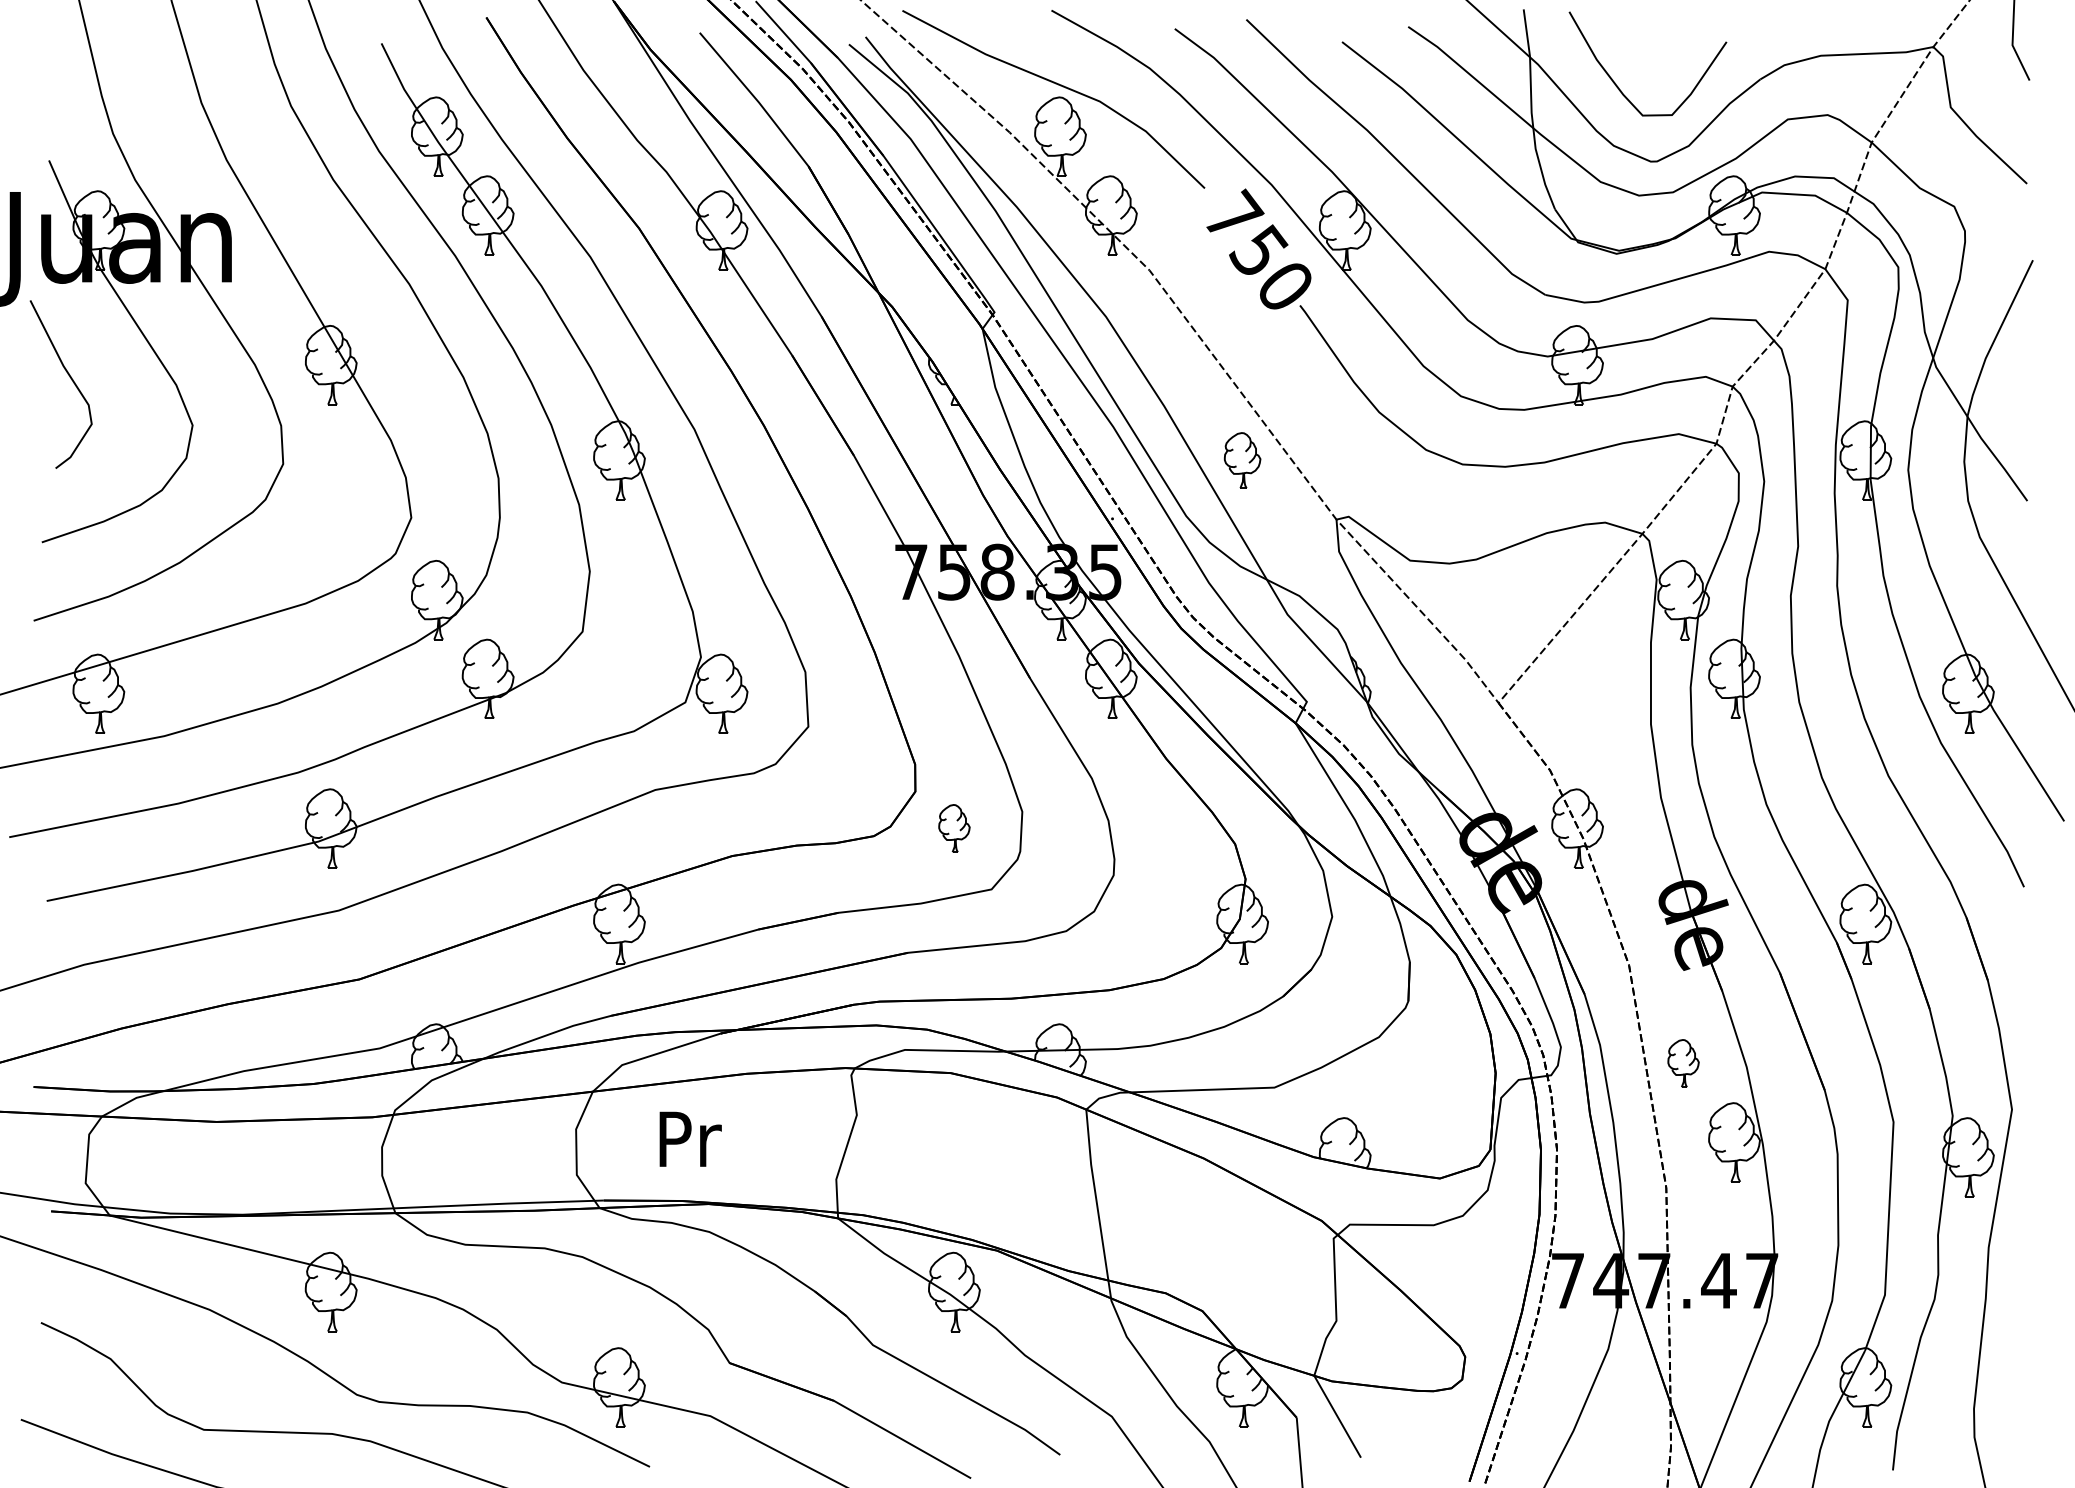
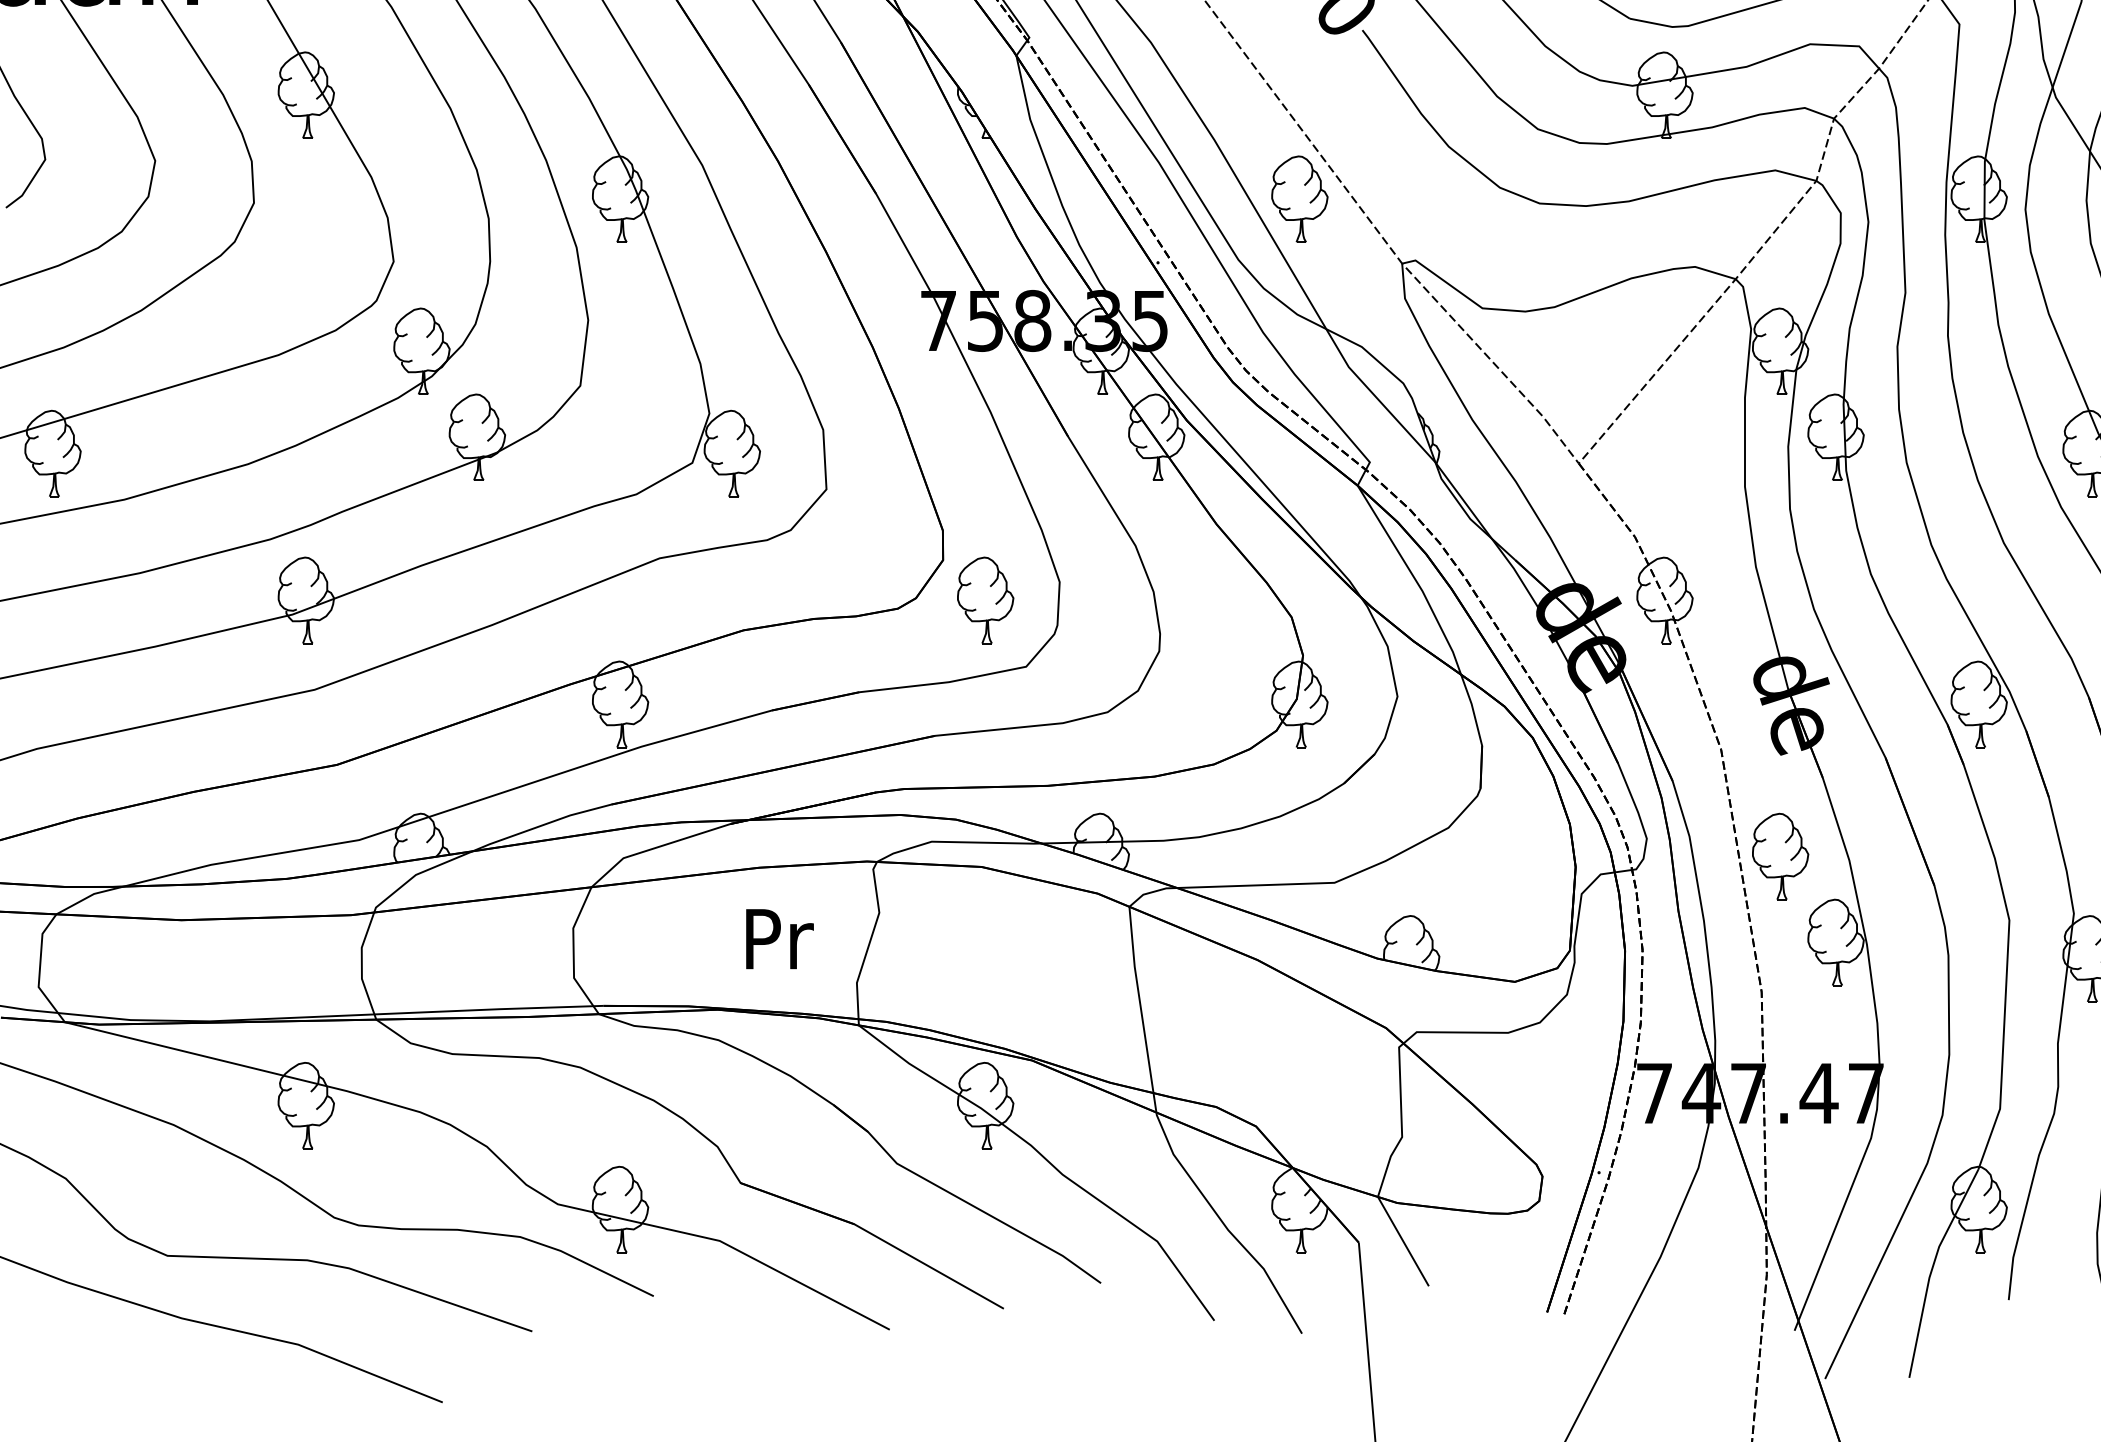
part: (1242, 460) -> (1299, 199), size x1.43
part: (954, 828) -> (985, 600), size x1.67
part: (1683, 1063) -> (1780, 856), size x1.67
text: (690, 1138) -> (779, 938), moved

